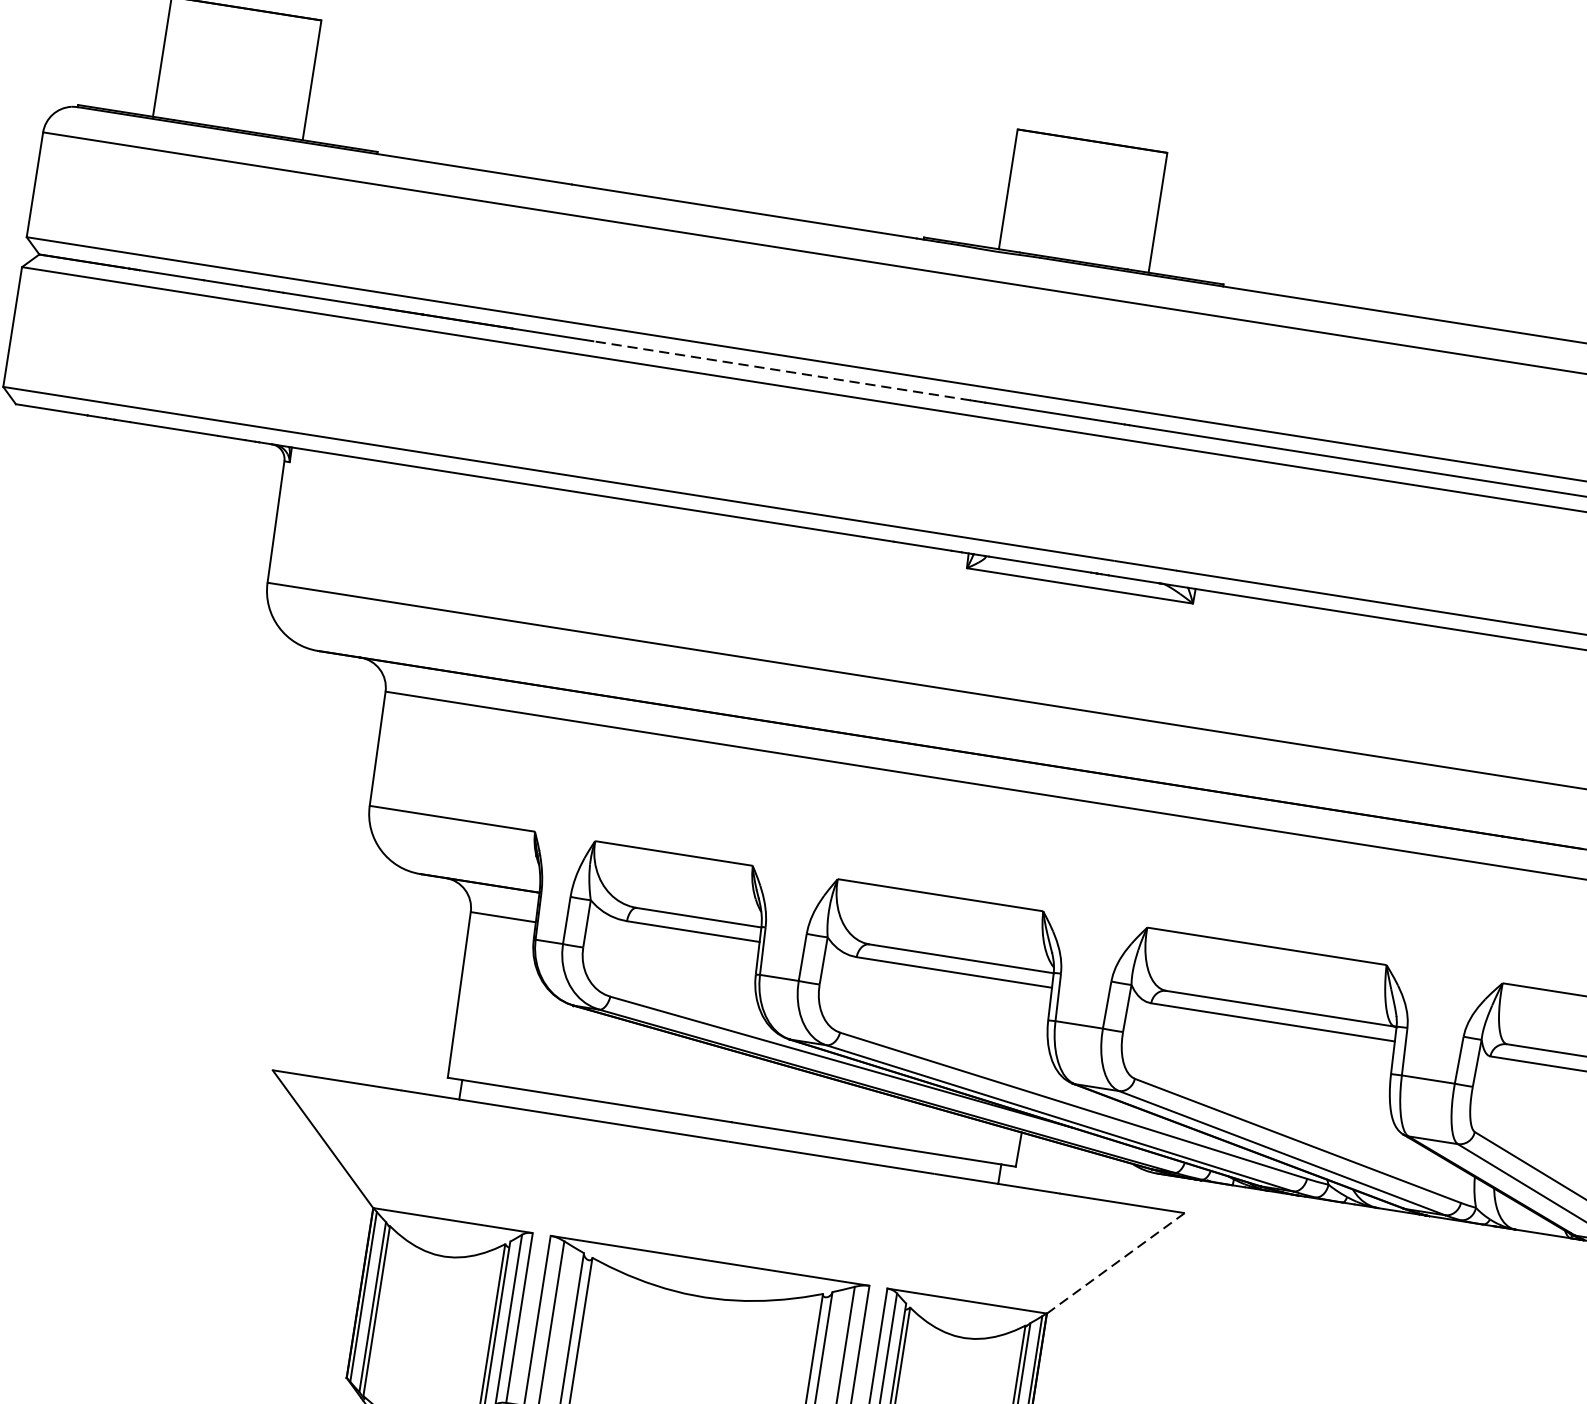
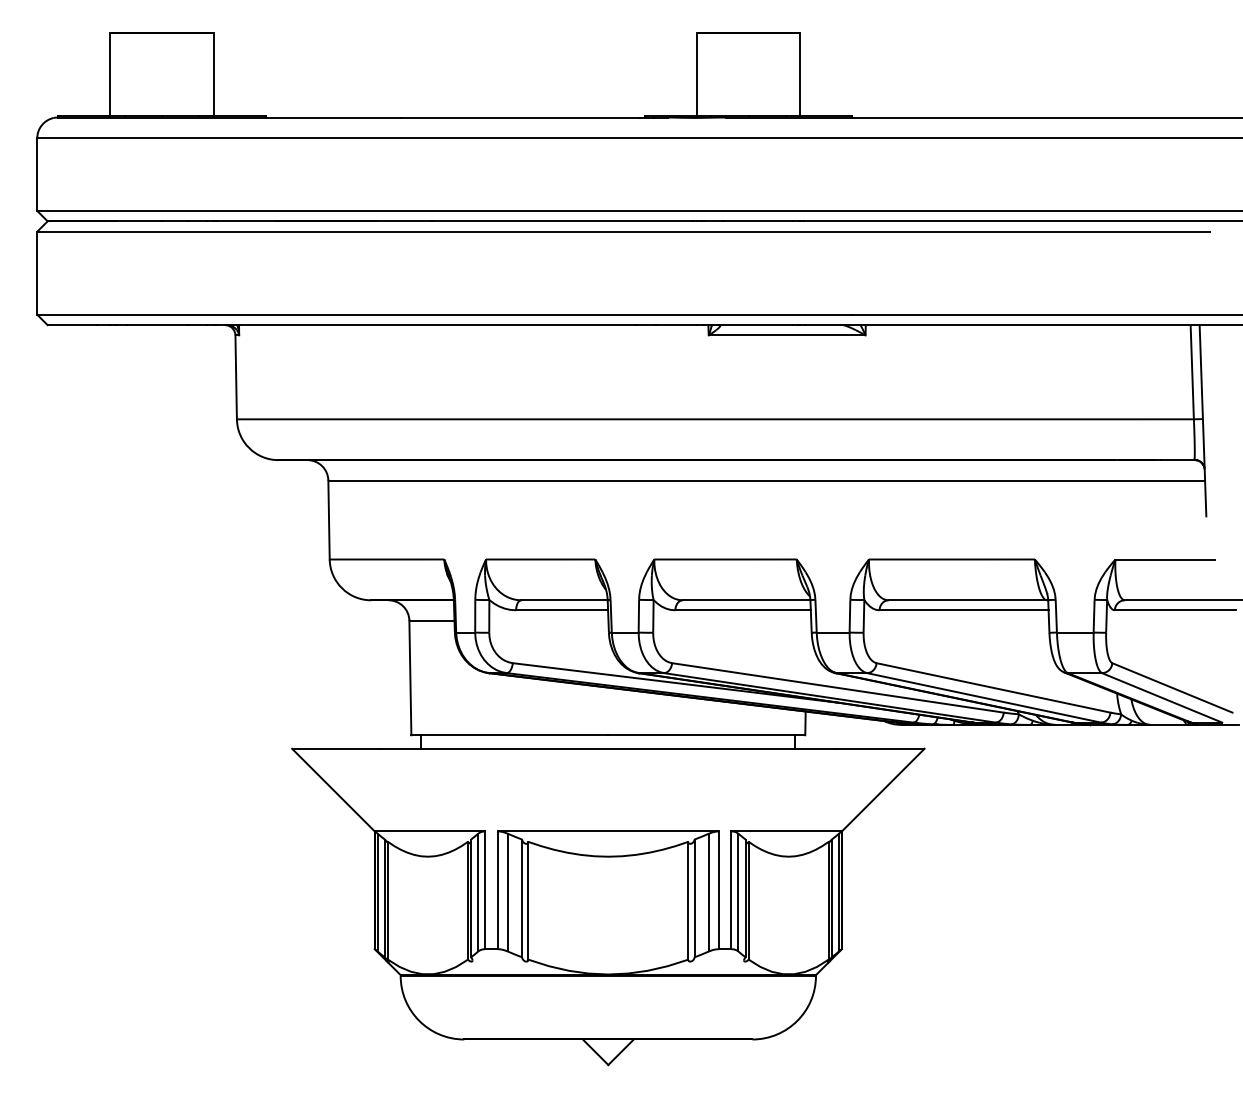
line: (781, 371) -> (562, 221), dashed -> solid
line: (1114, 1263) -> (882, 790), dashed -> solid

